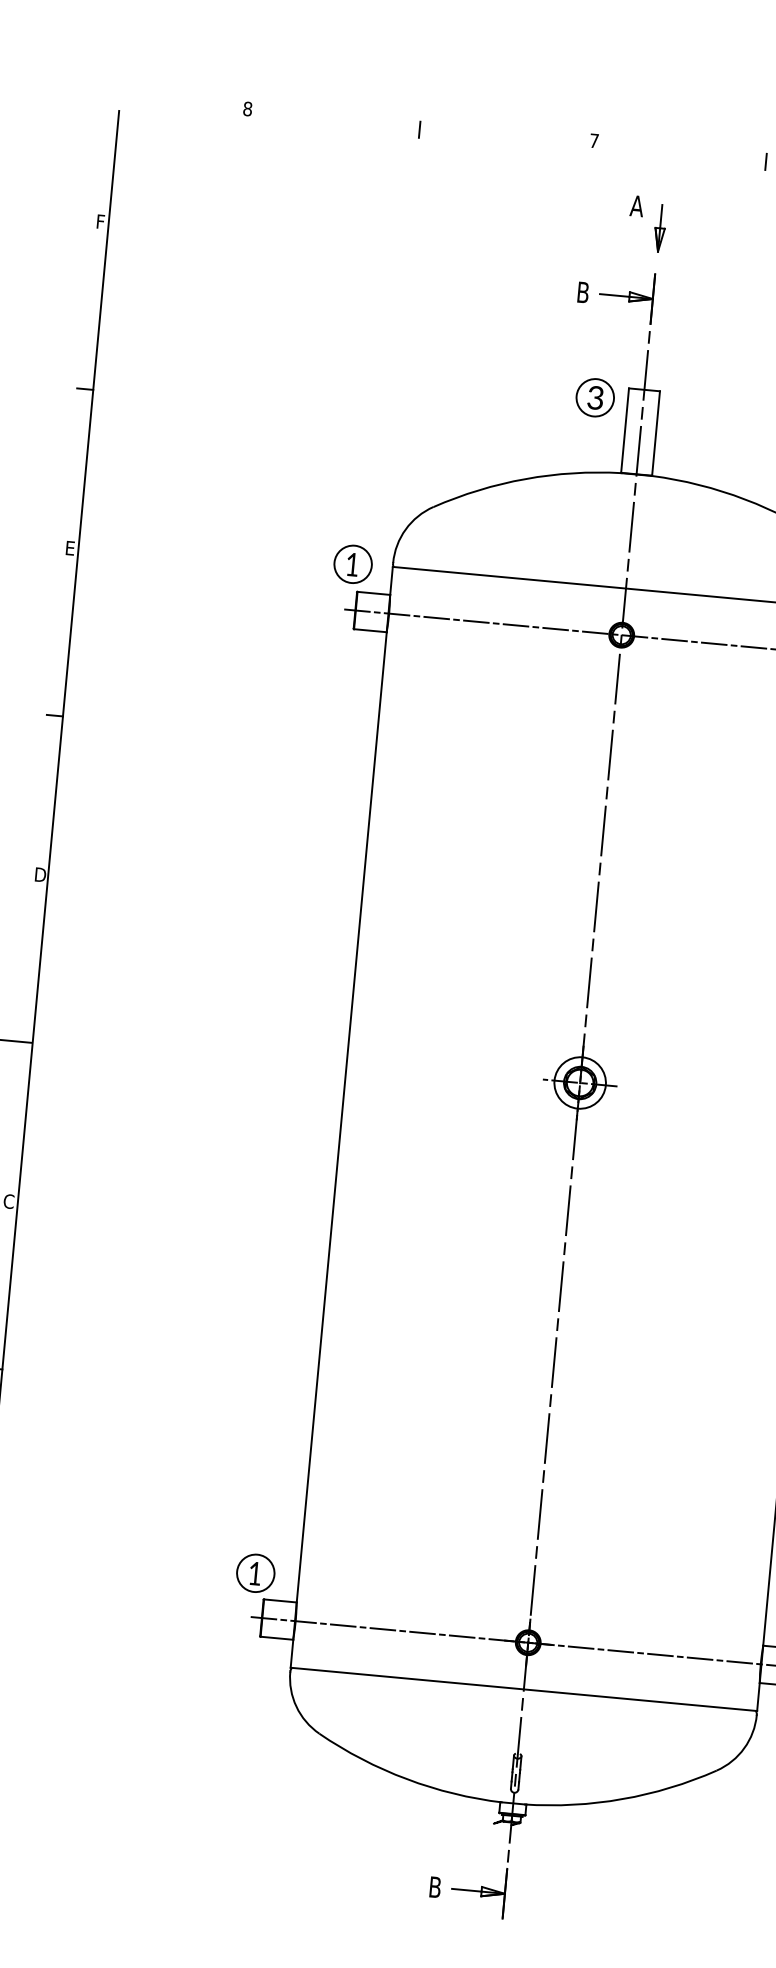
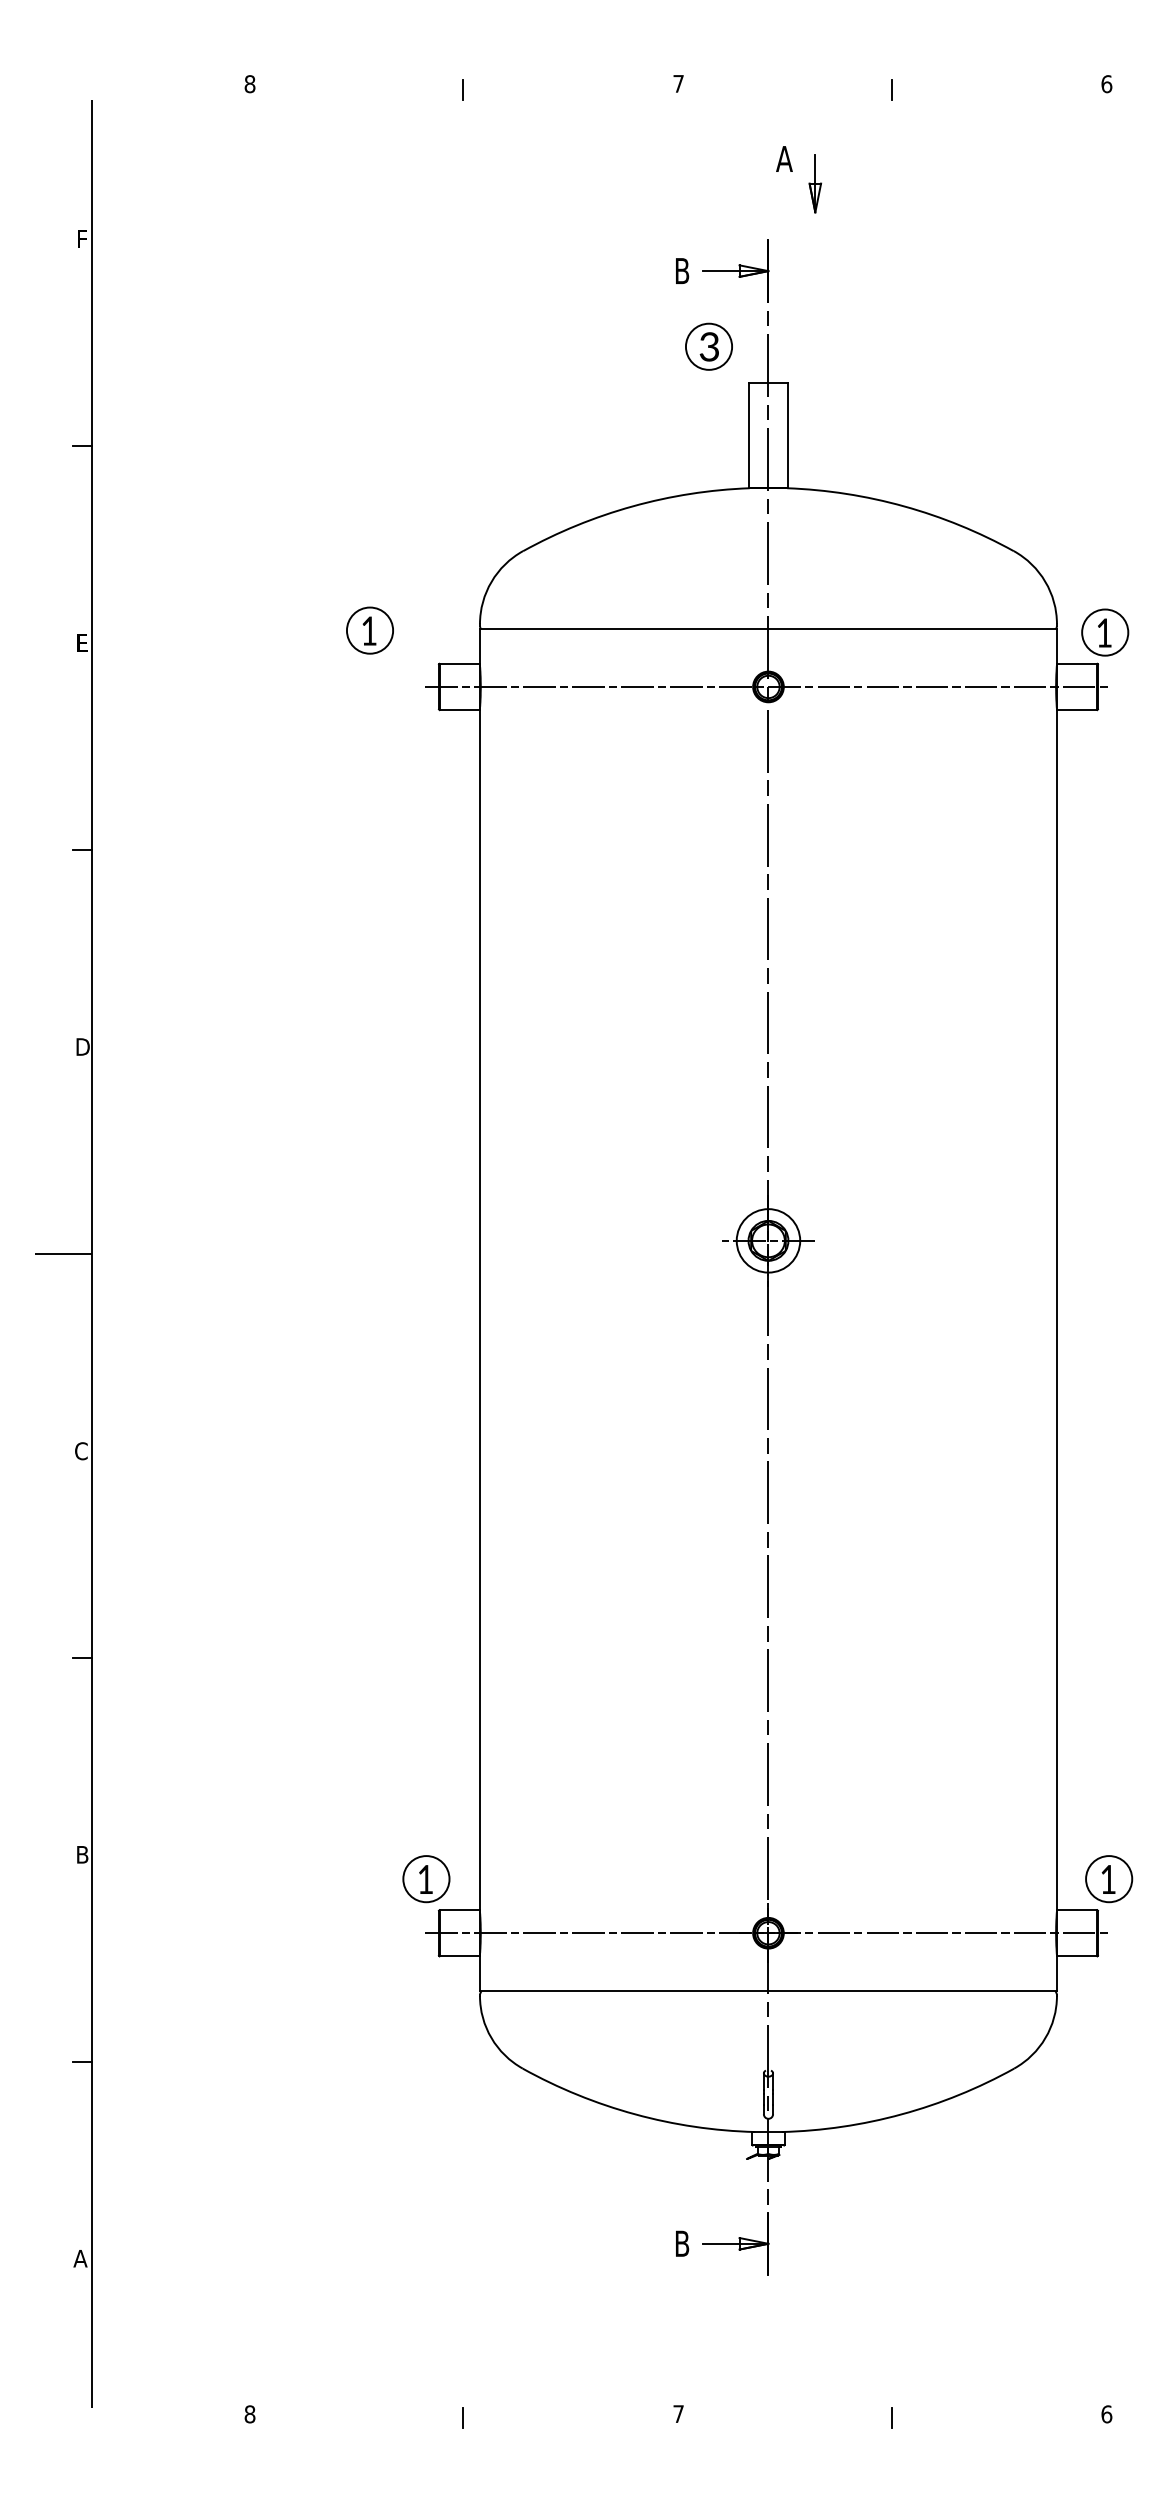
part: (654, 226) -> (808, 182), moved
part: (594, 397) -> (708, 346), moved
part: (352, 564) -> (369, 630), moved

